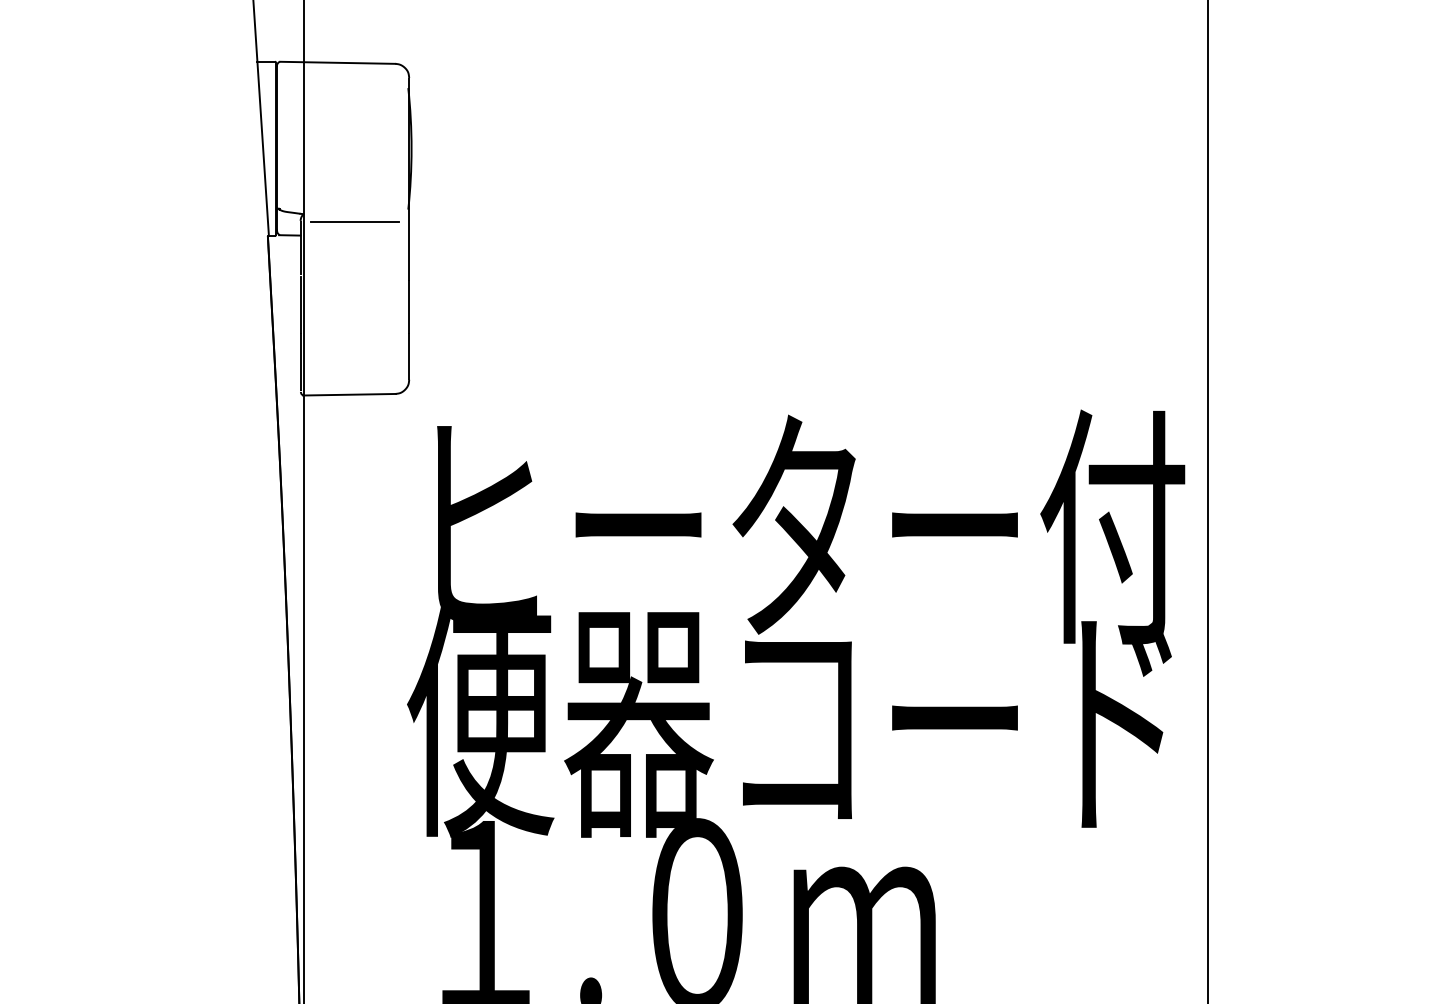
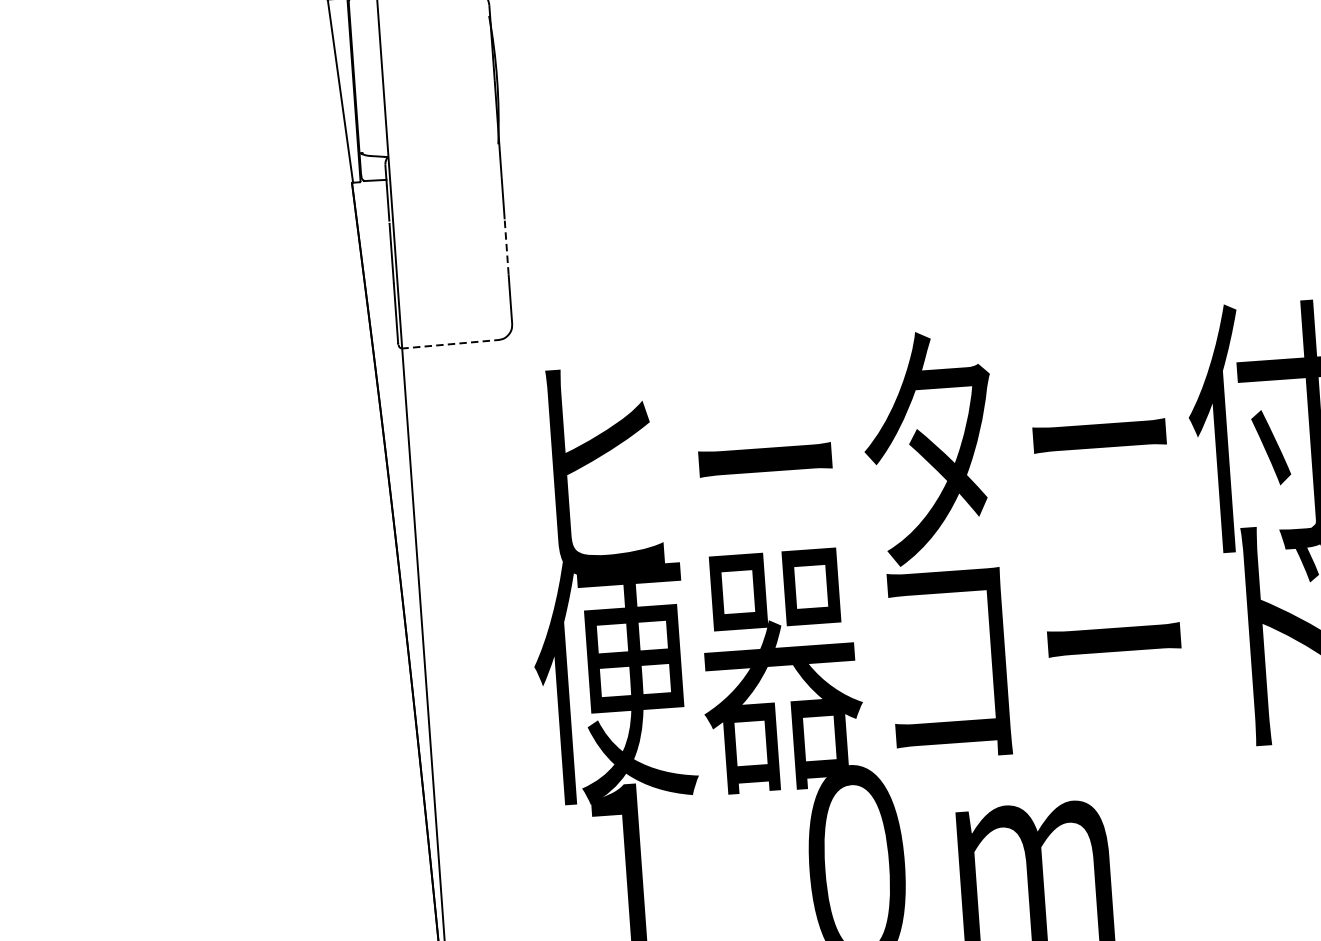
line: (355, 221) -> (443, 160), removed
line: (409, 306) -> (506, 246), solid -> dashed
line: (350, 394) -> (451, 343), solid -> dashed

